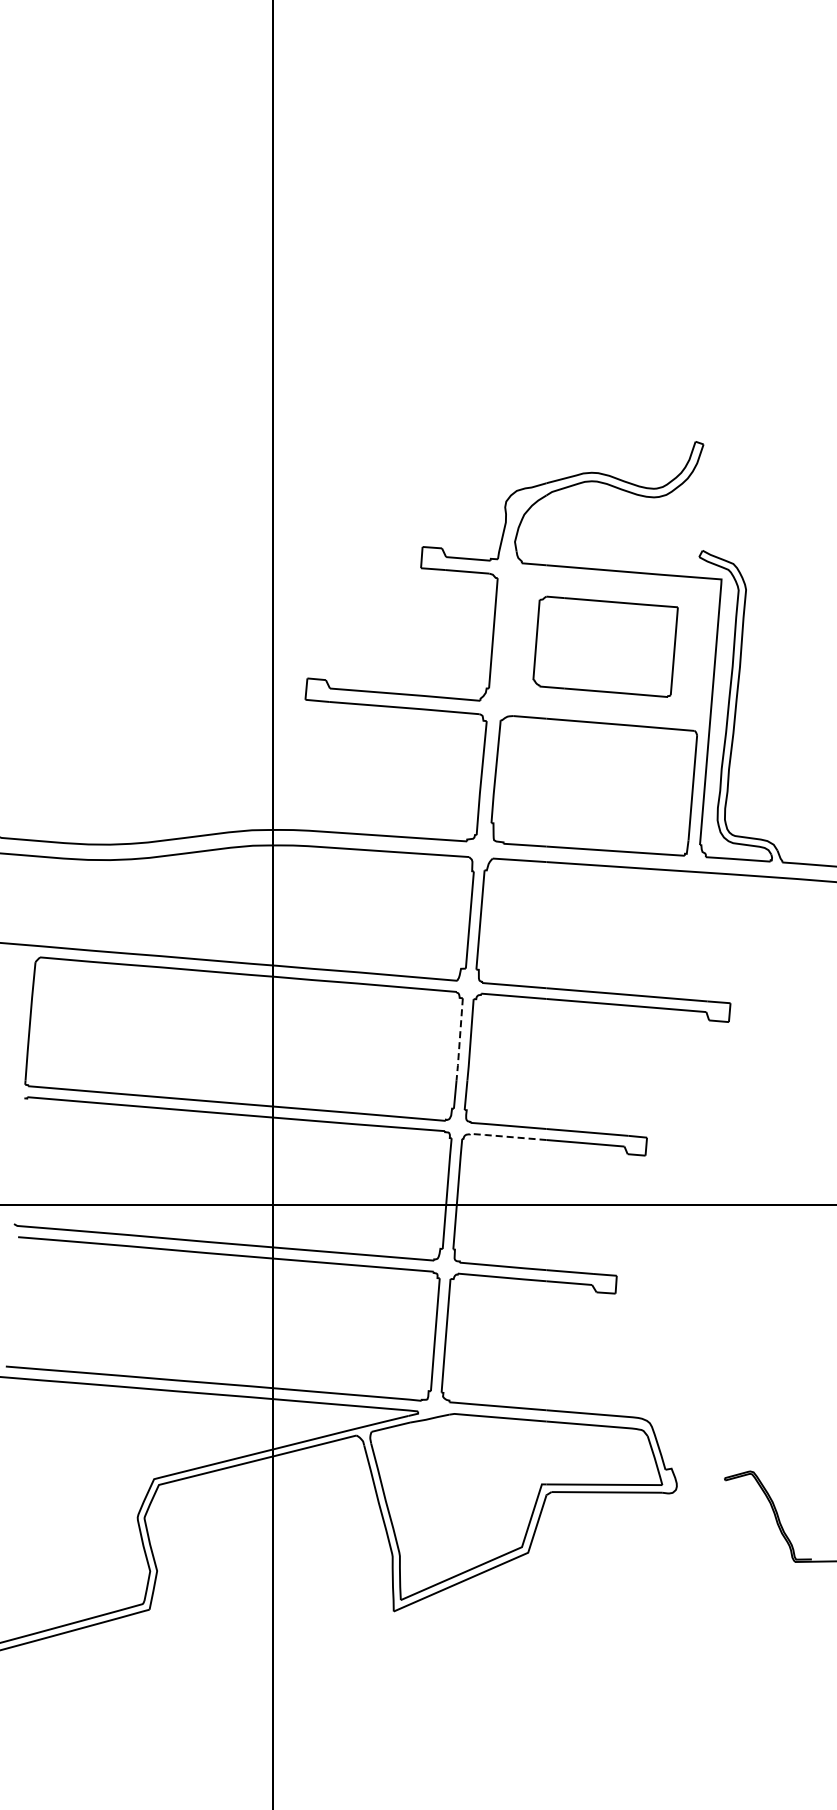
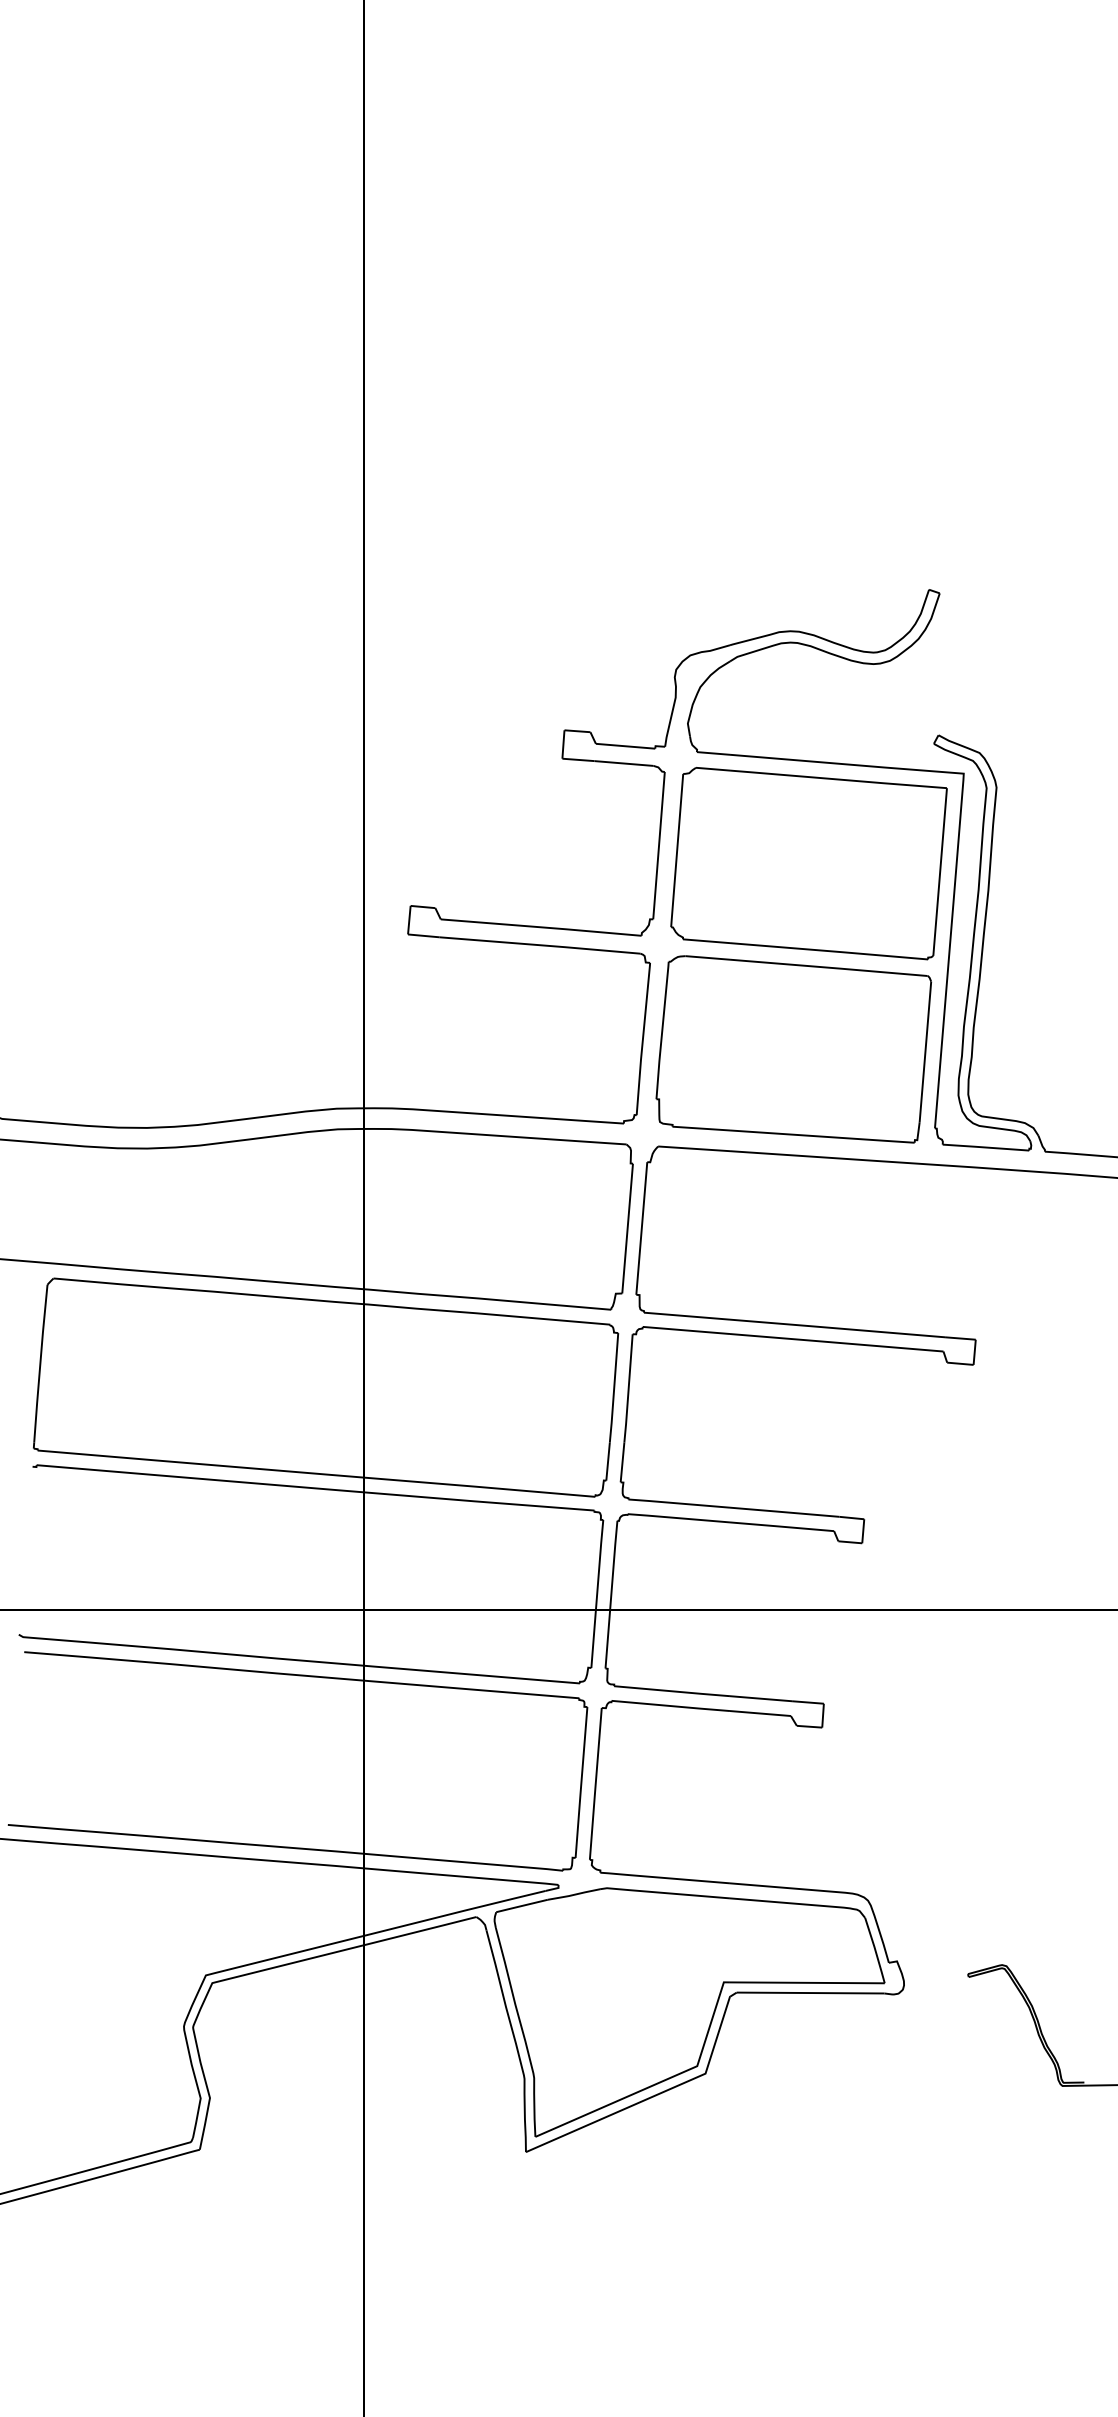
part: (605, 646) -> (808, 863), size x1.43
line: (459, 1039) -> (613, 1388), dashed -> solid
line: (507, 1136) -> (677, 1517), dashed -> solid

